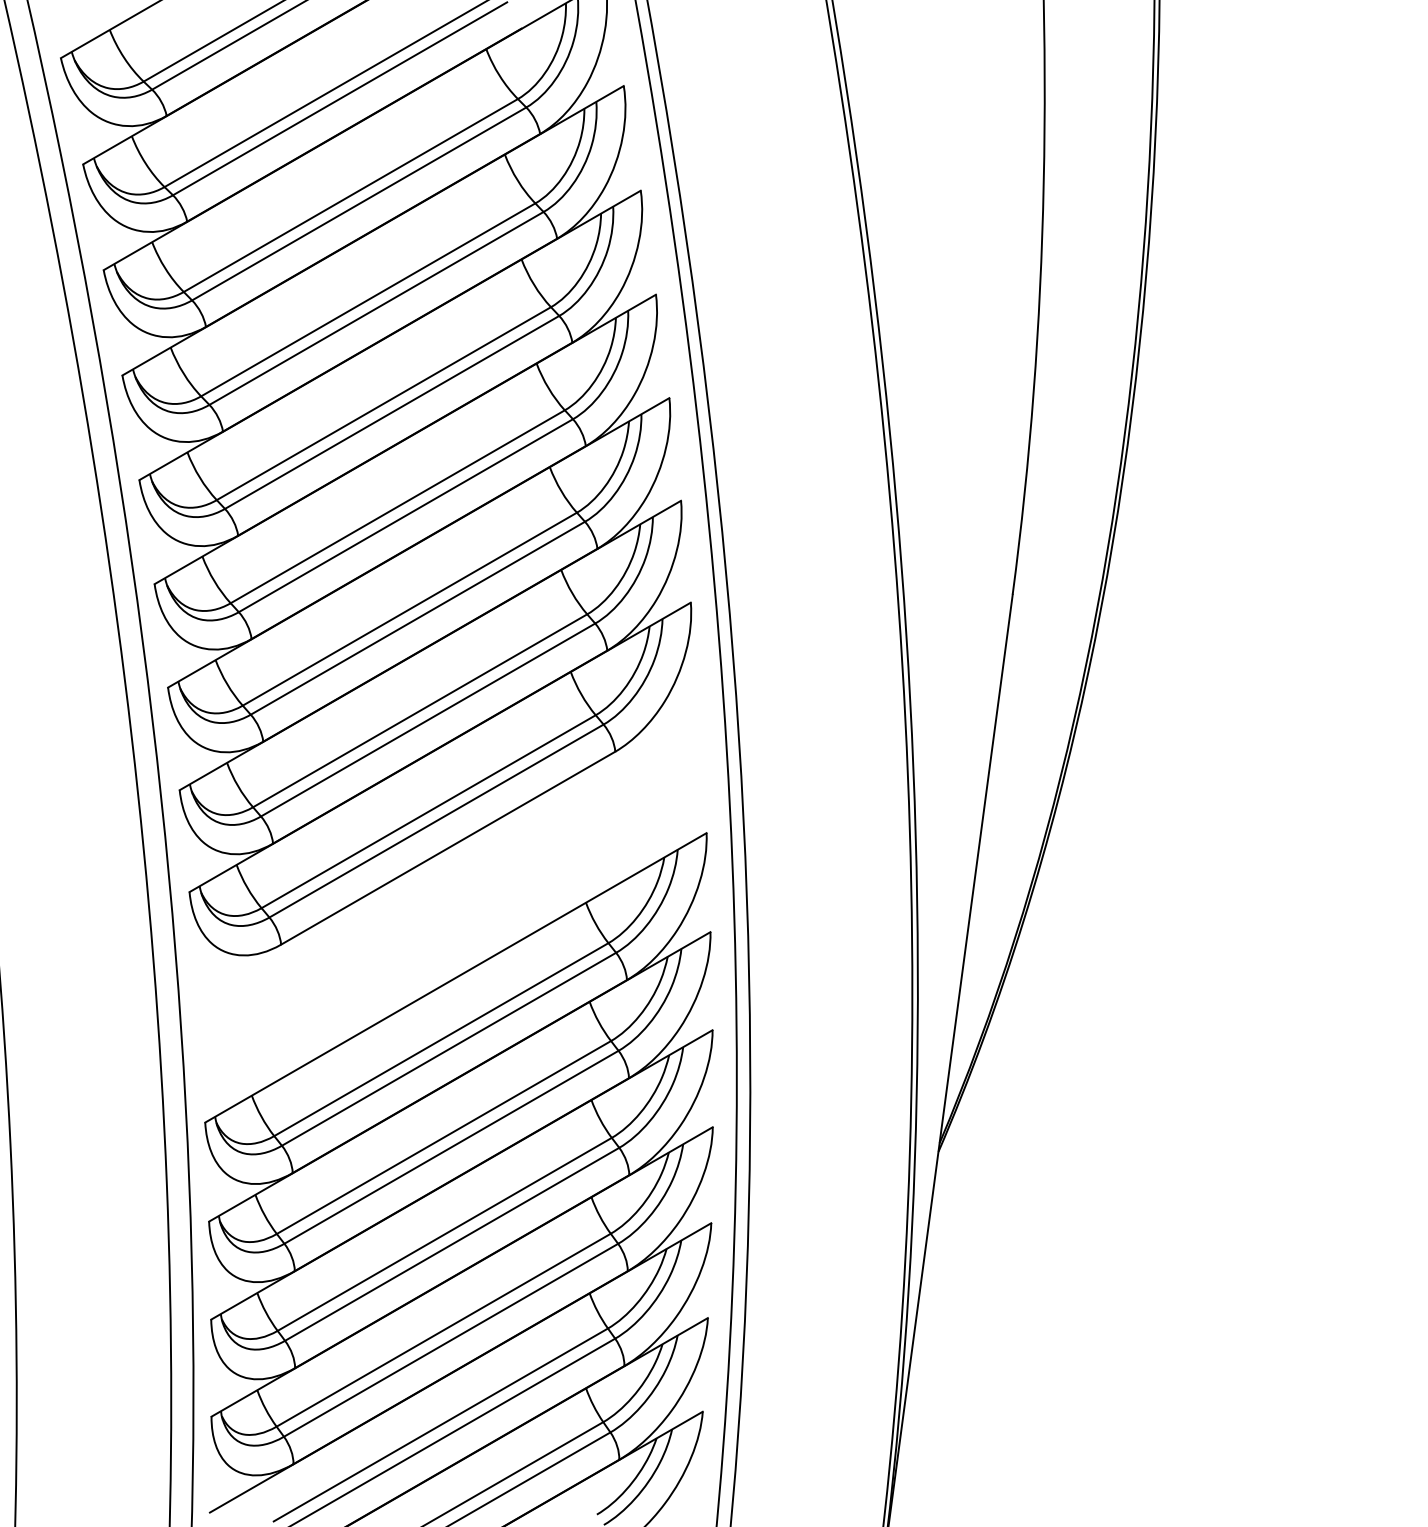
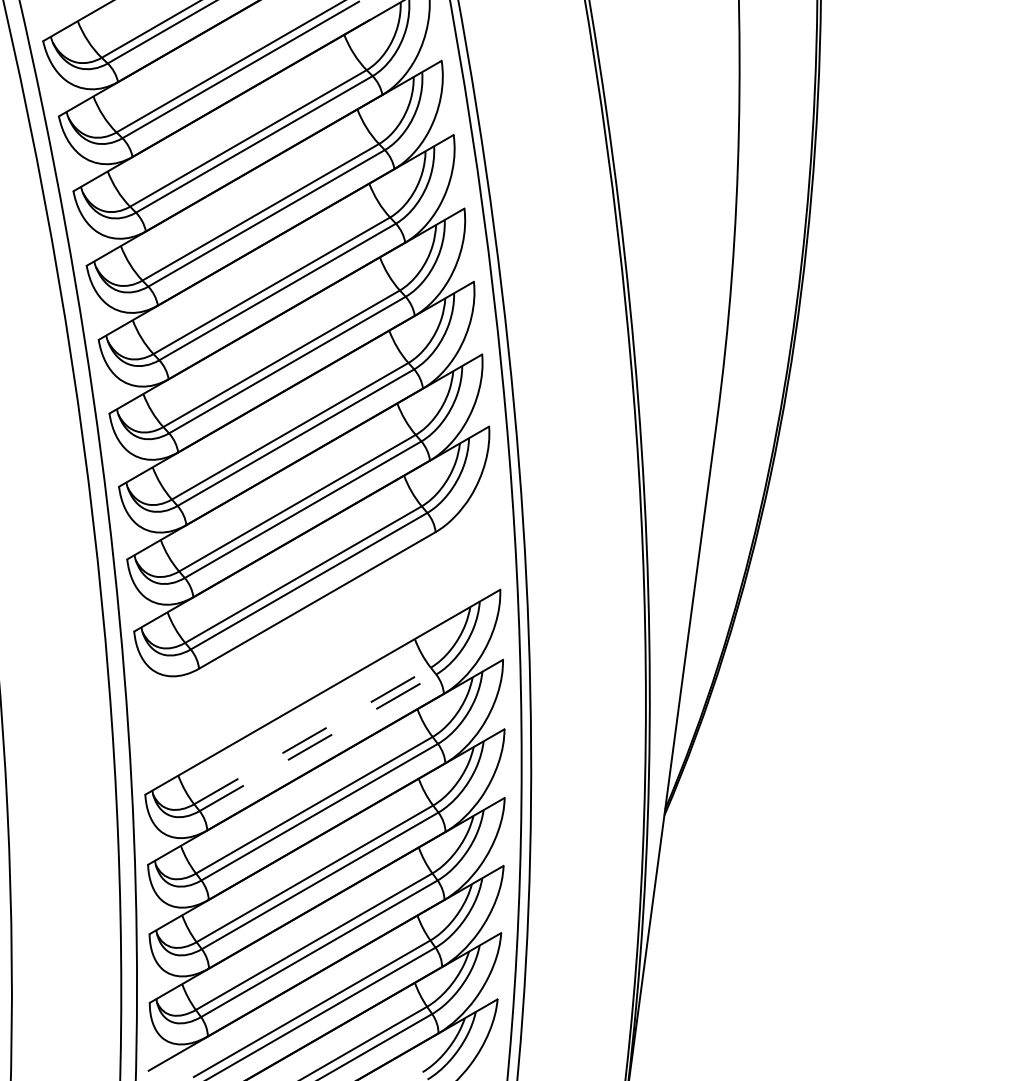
line: (441, 1039) -> (312, 735), solid -> dashed
line: (449, 1049) -> (318, 742), solid -> dashed

